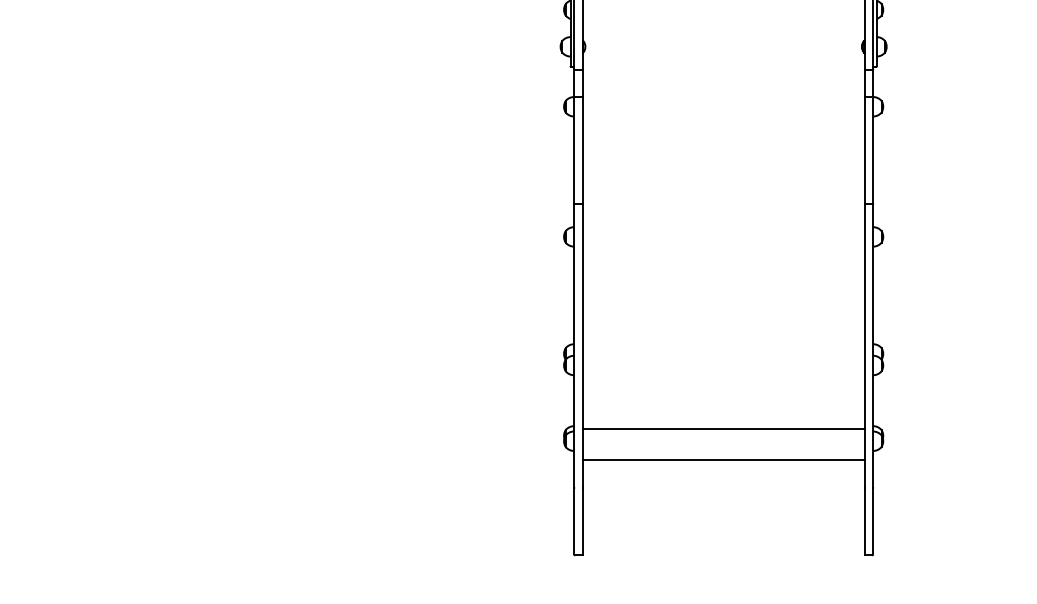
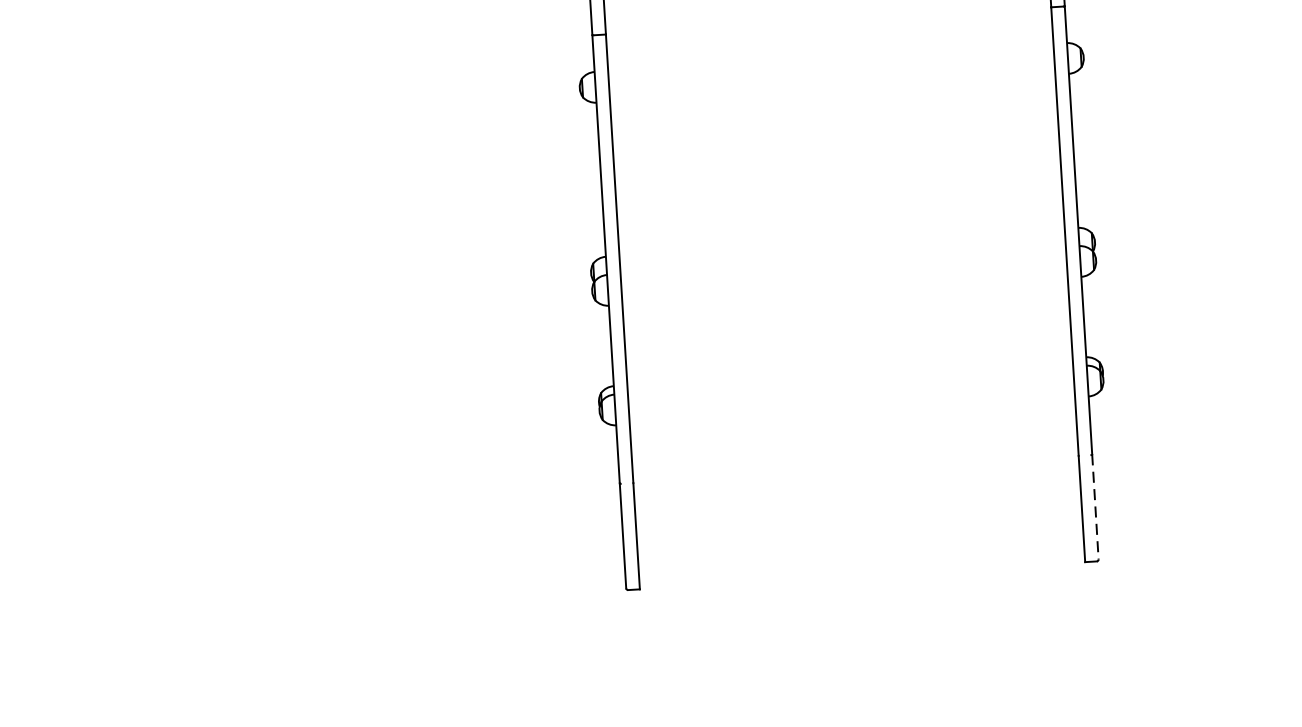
line: (723, 428) -> (850, 375), removed
line: (723, 460) -> (853, 425), removed
line: (873, 521) -> (1095, 507), solid -> dashed

